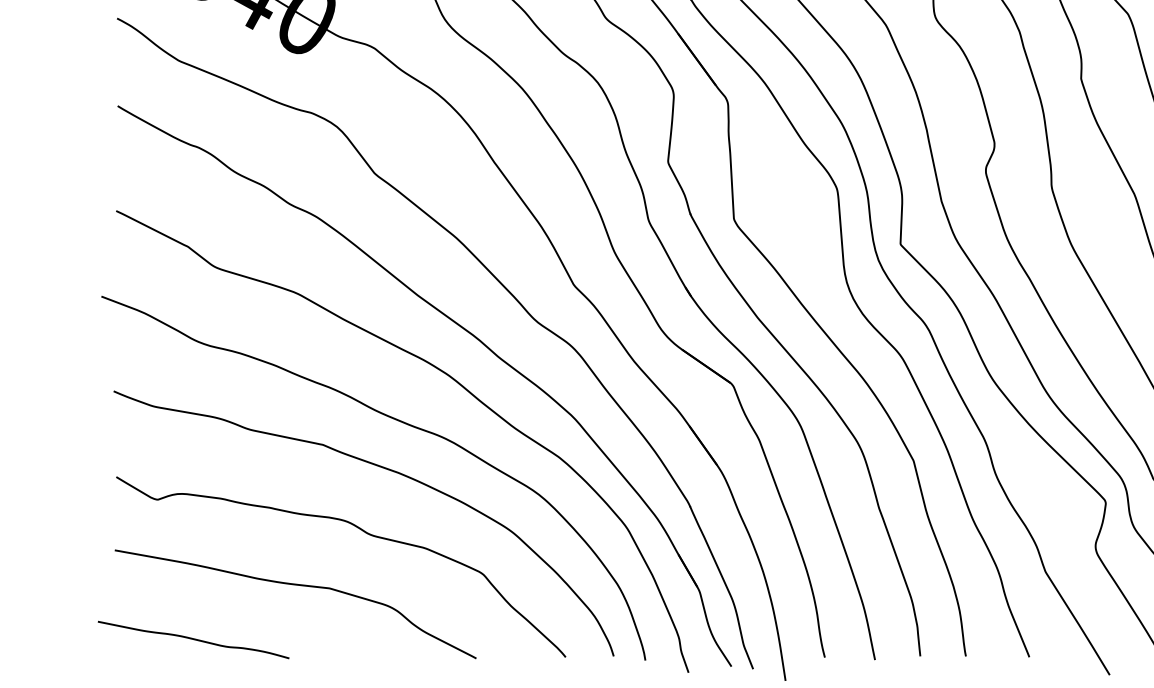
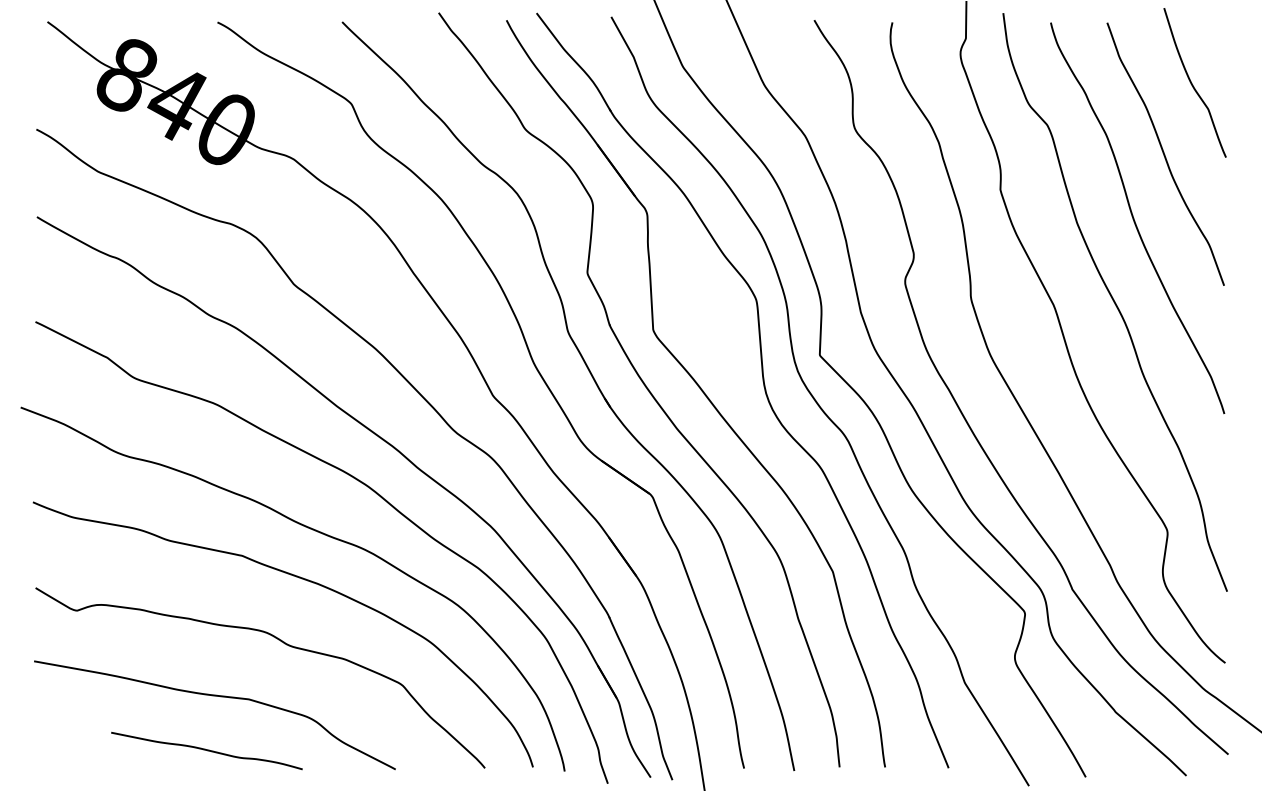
curve: (193, 639) -> (206, 750), moved

